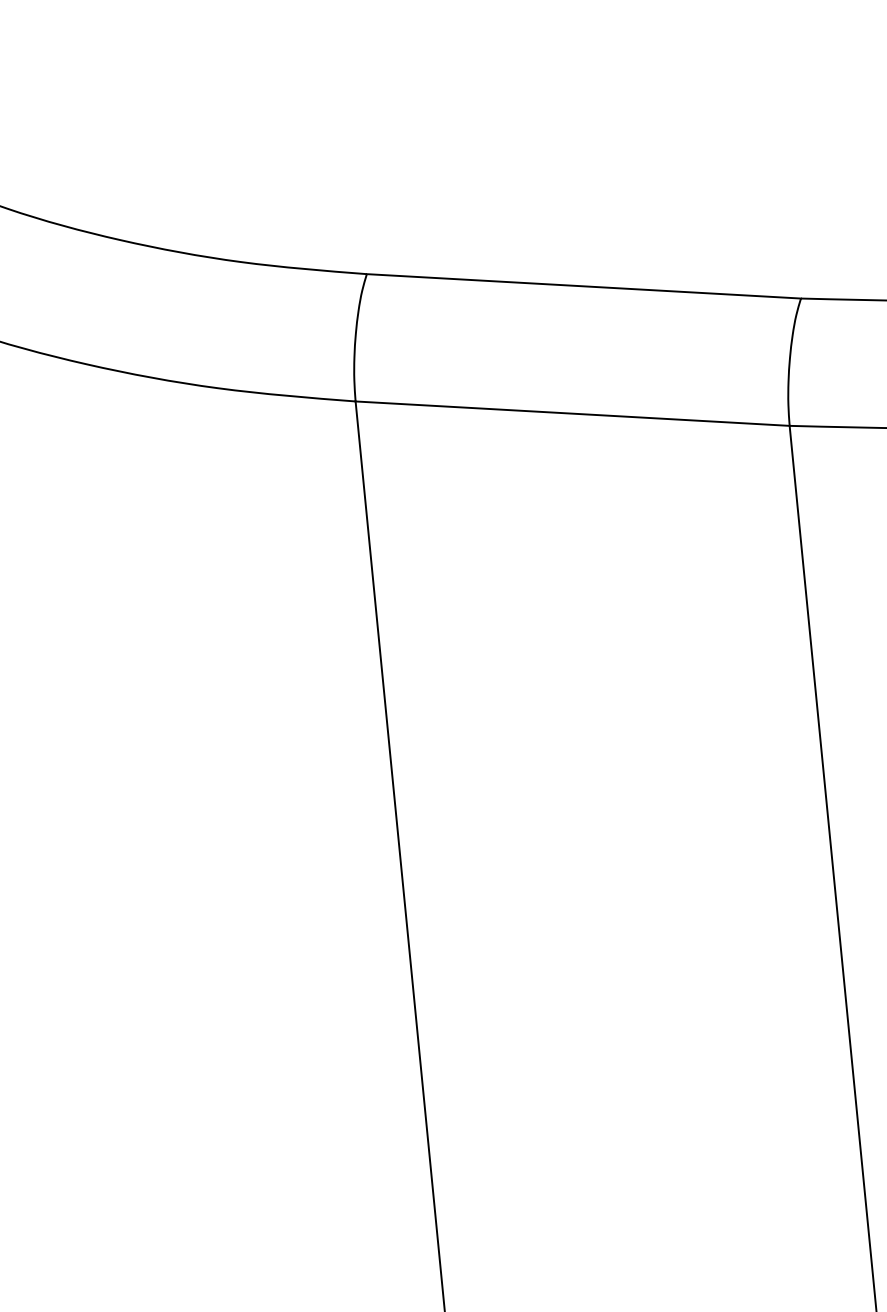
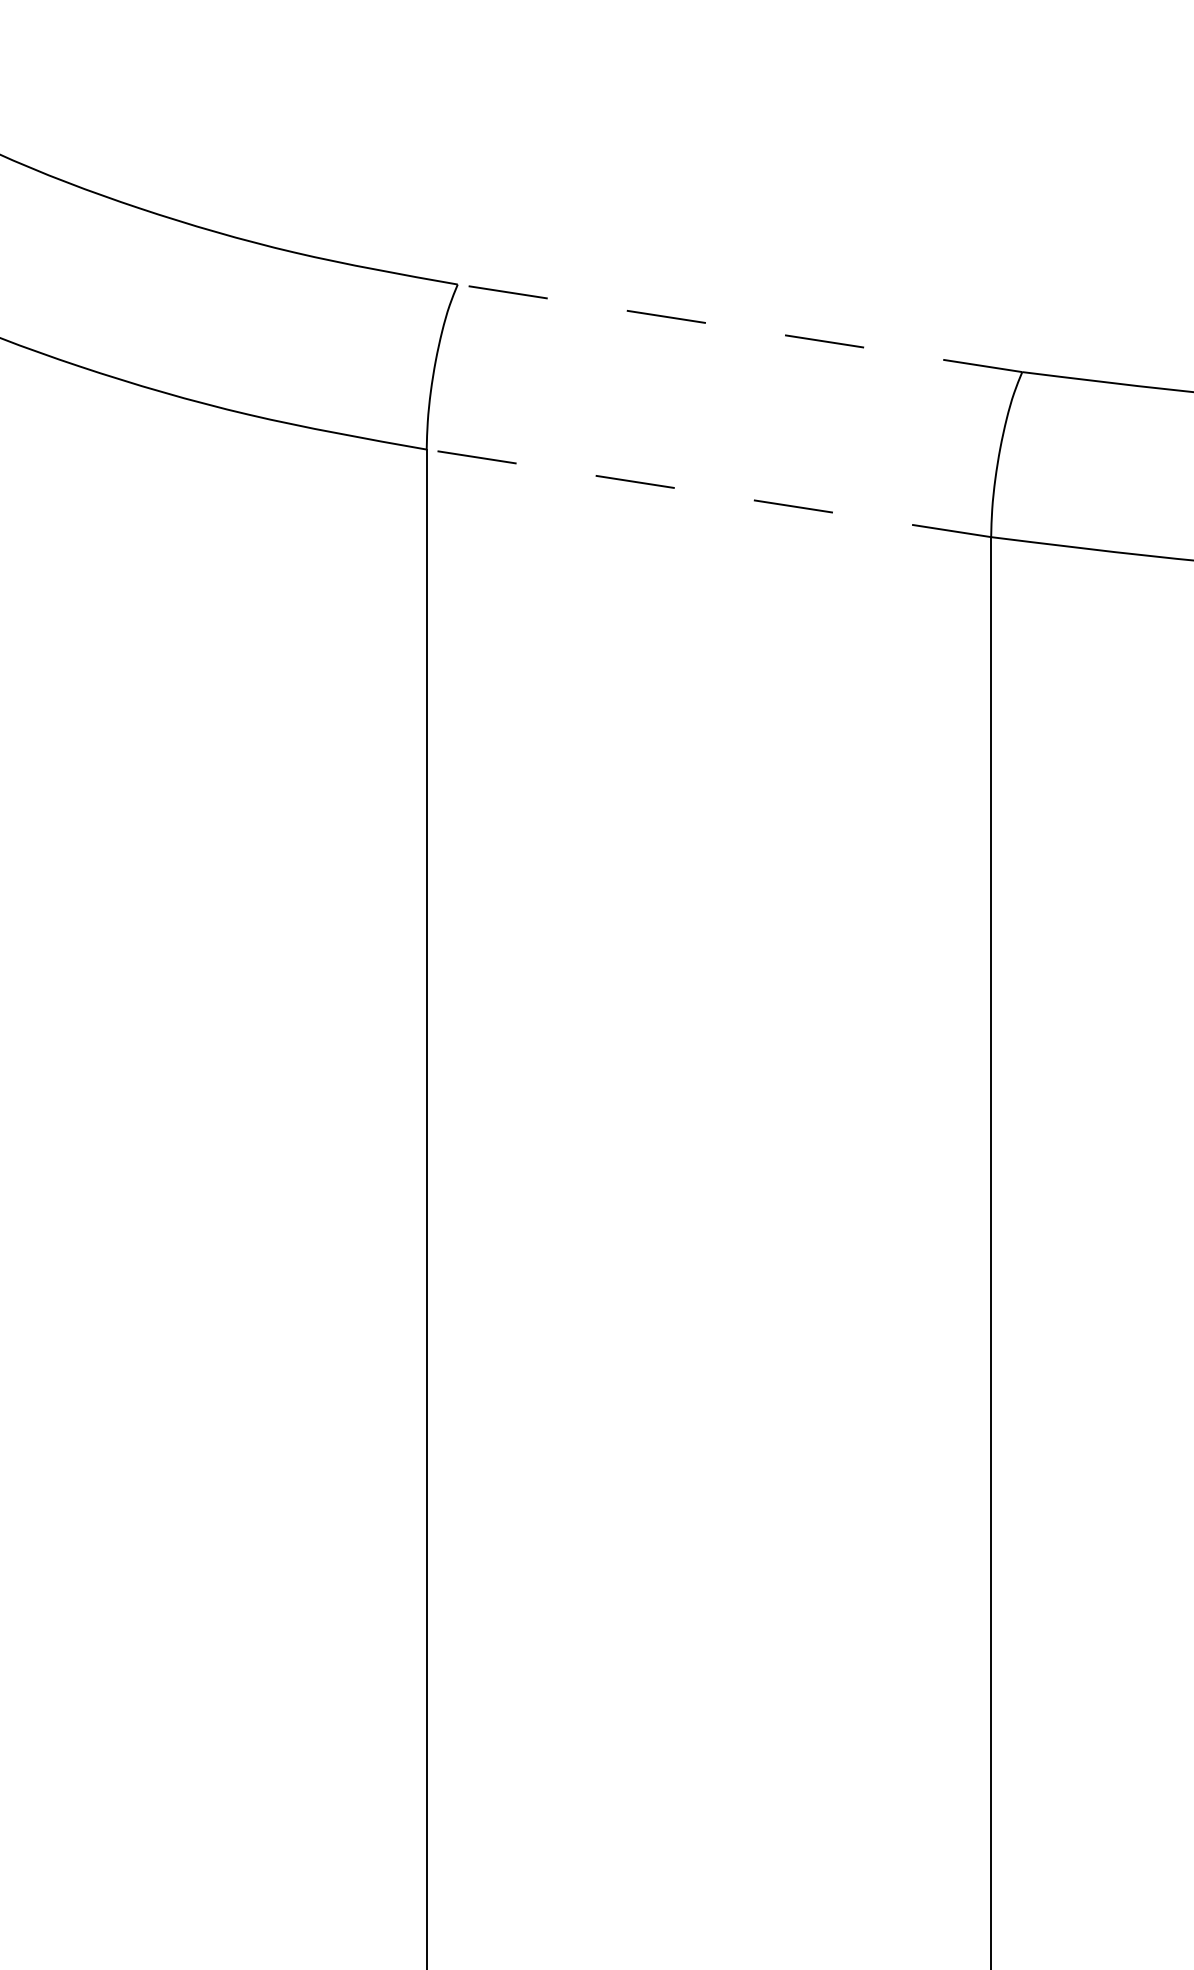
line: (584, 286) -> (740, 328), solid -> dashed
line: (572, 413) -> (708, 493), solid -> dashed

